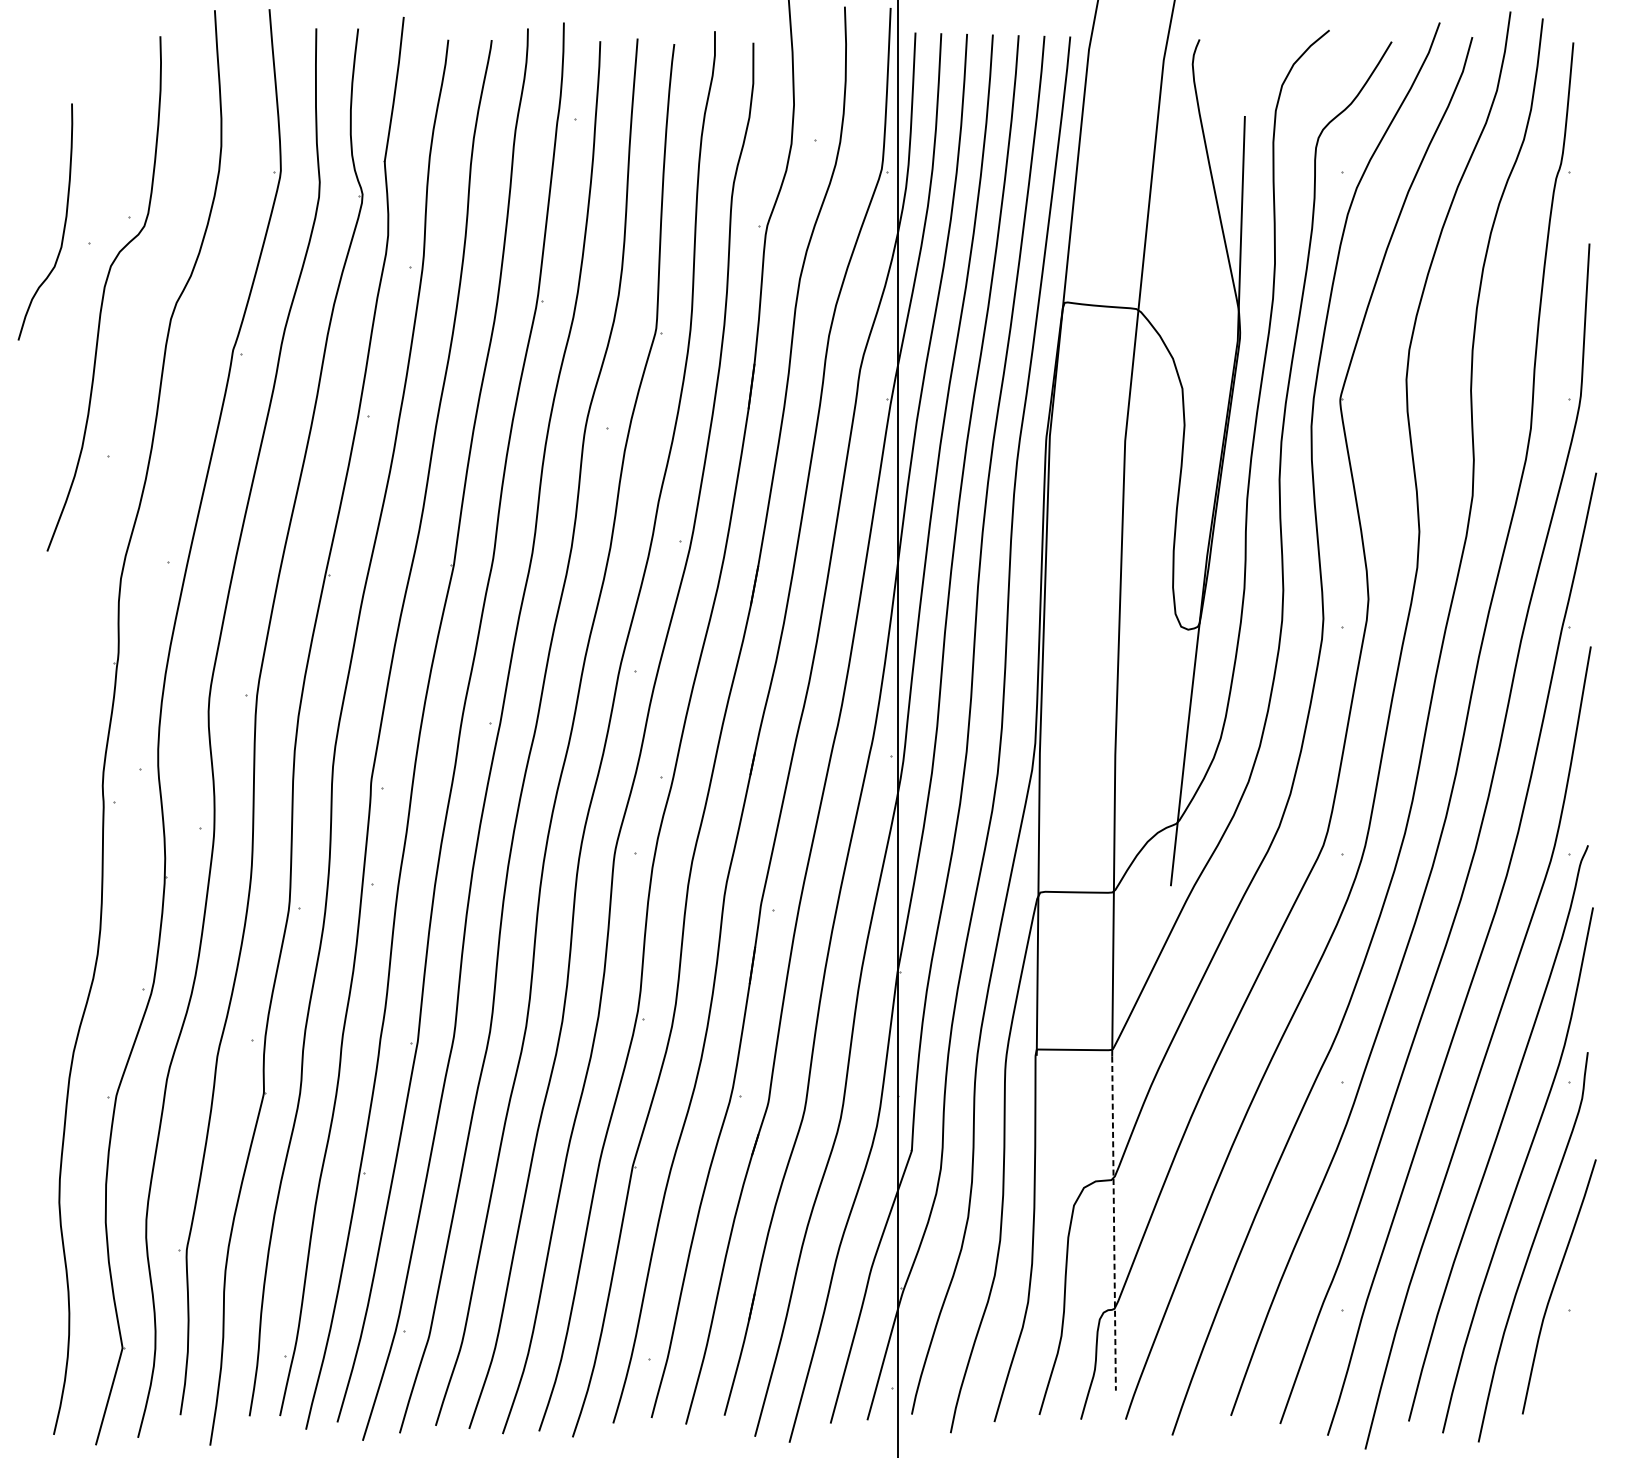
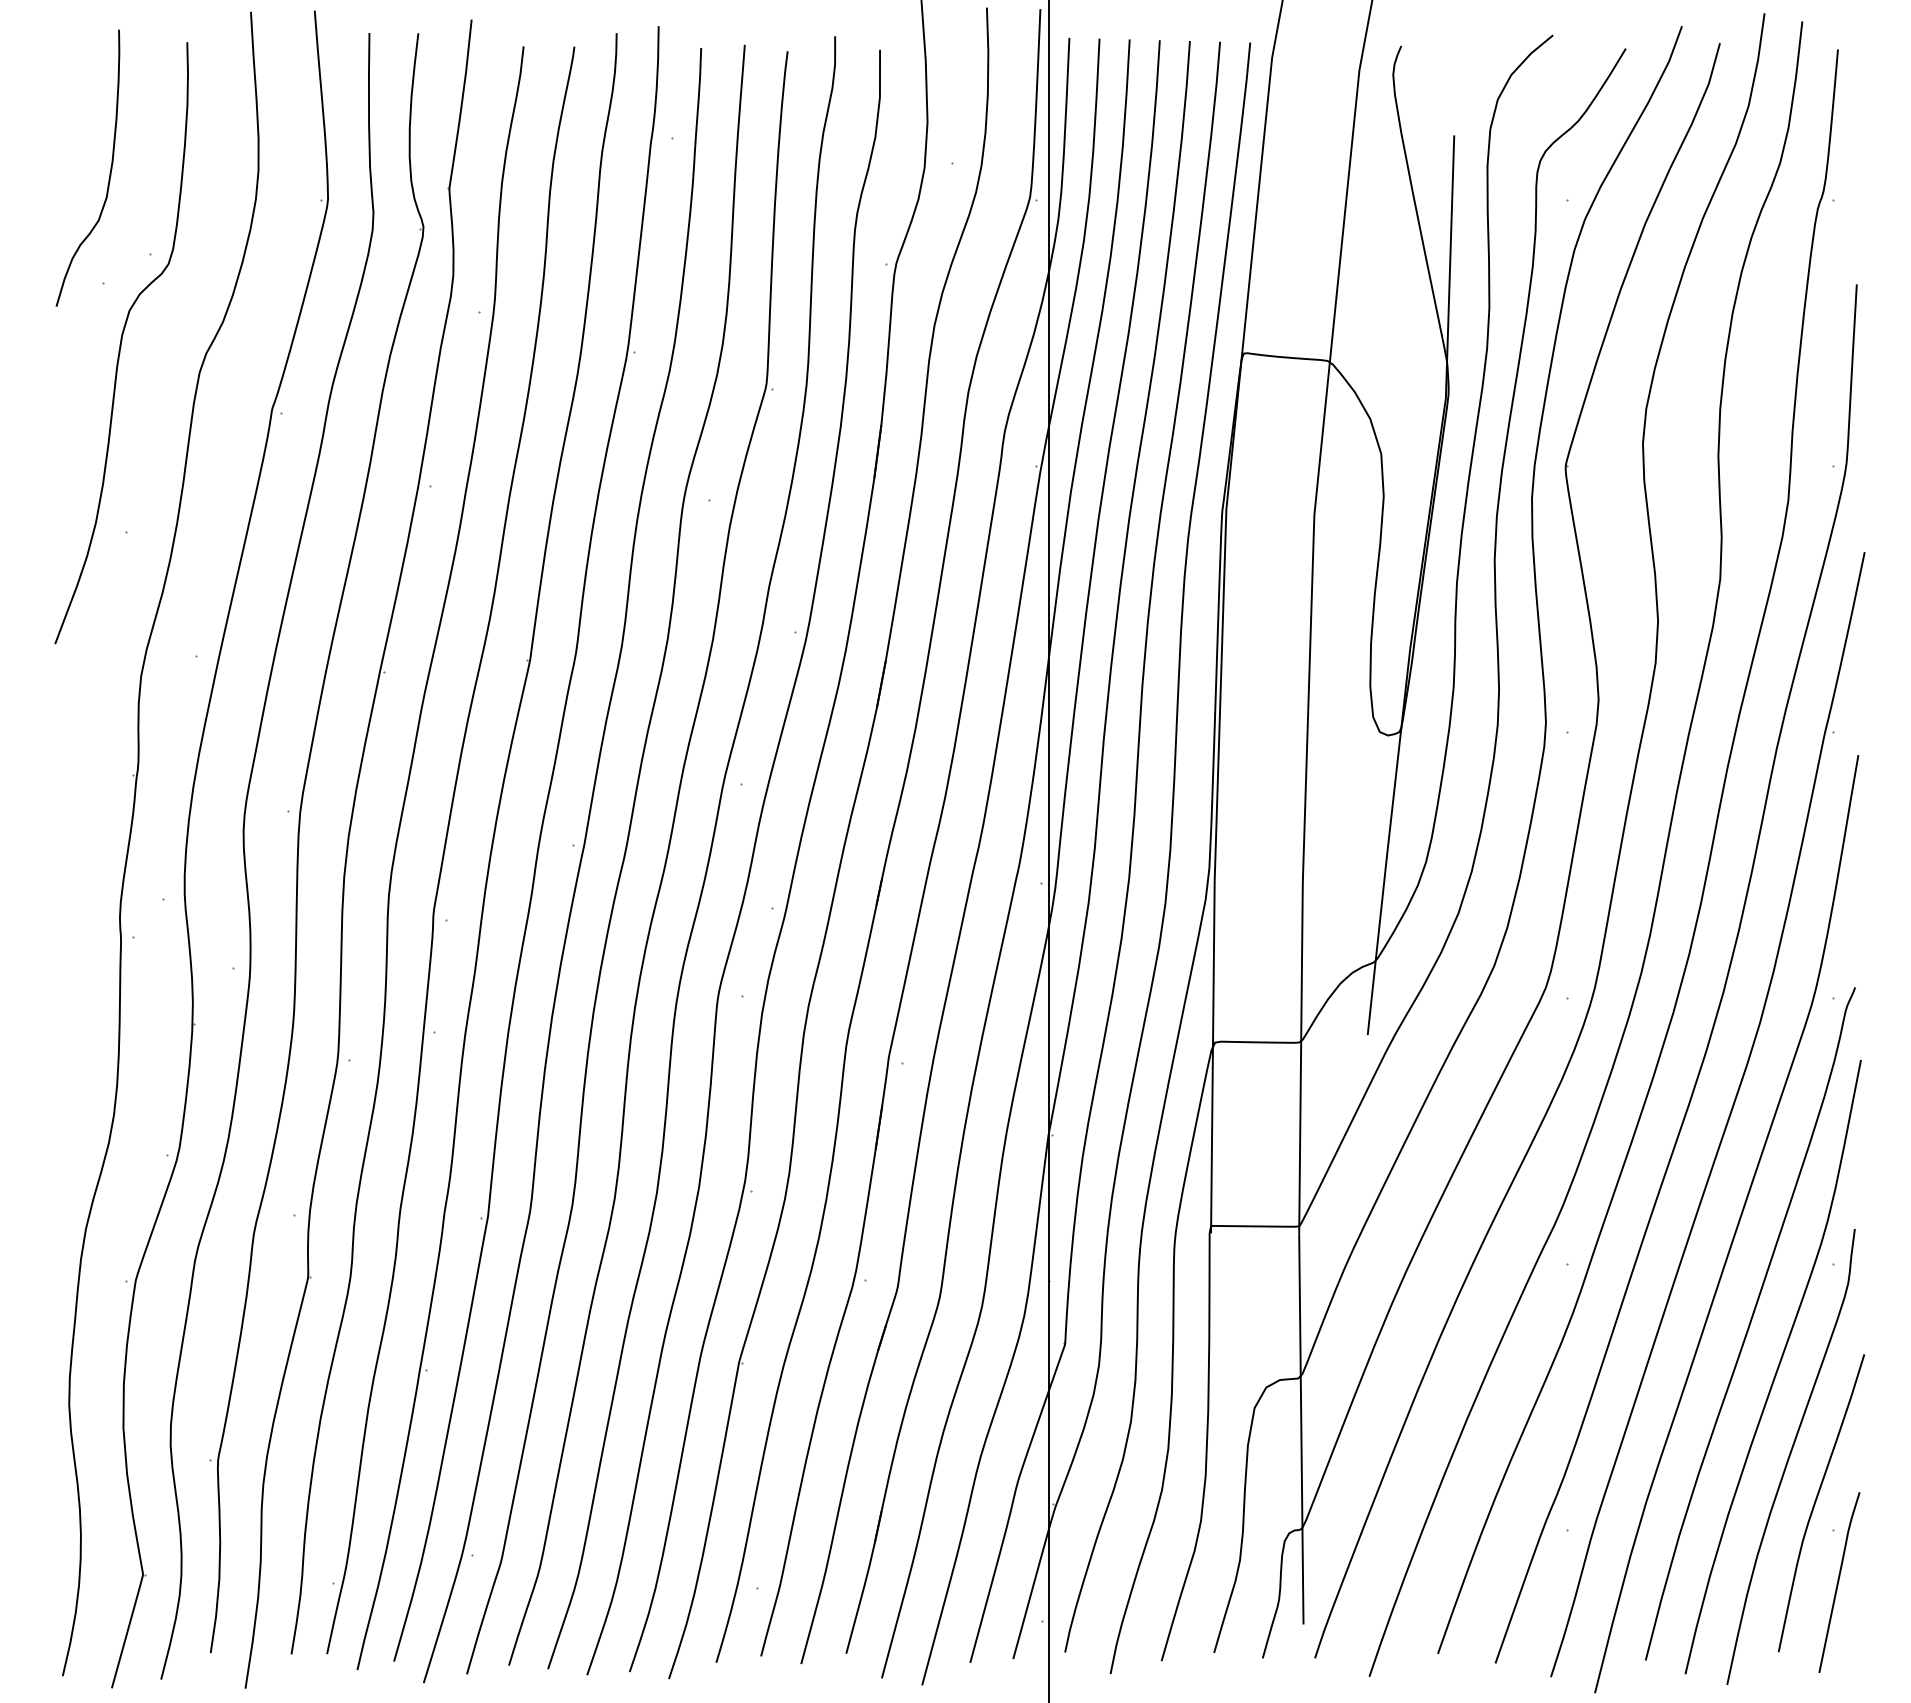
curve: (63, 225) -> (109, 172), moved
line: (1114, 1223) -> (1301, 1429), dashed -> solid
curve: (1574, 1353) -> (1839, 1581), added

